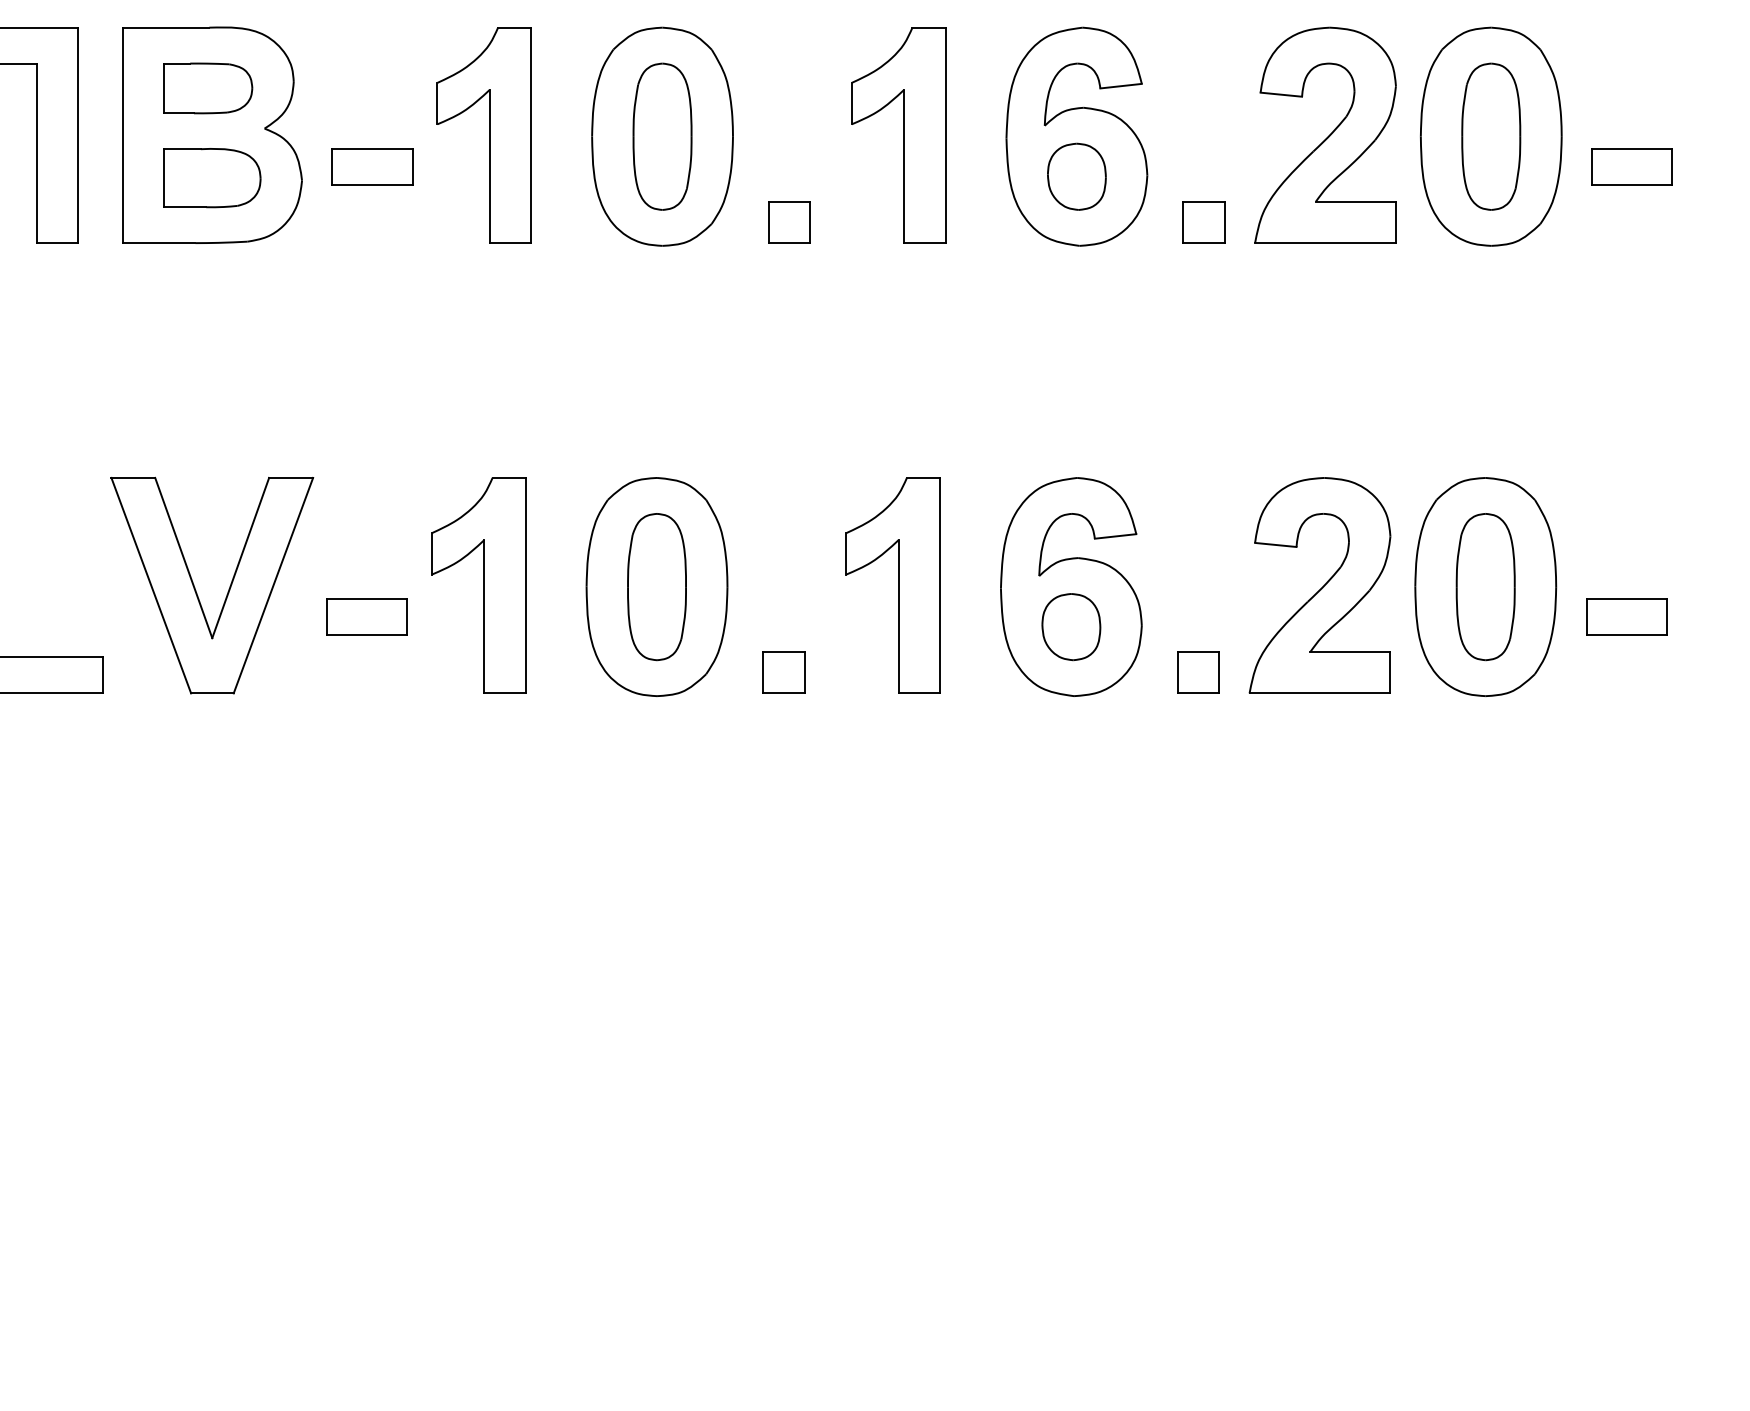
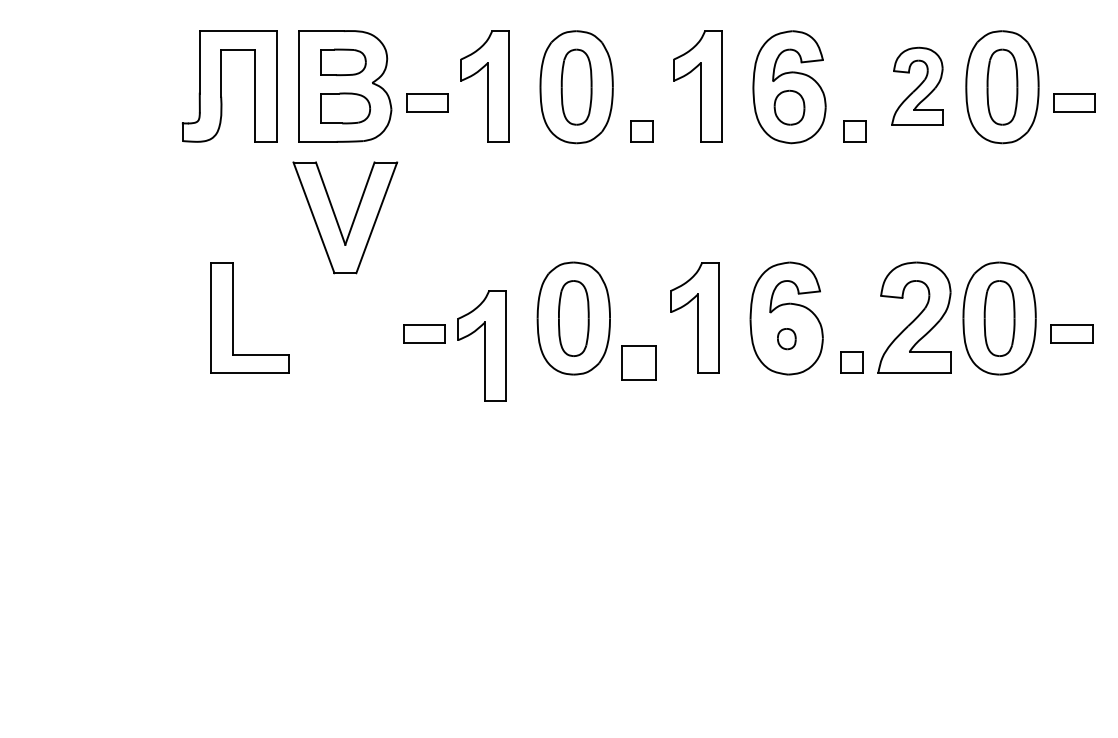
part: (1325, 135) -> (917, 86), size x0.7
part: (477, 584) -> (481, 345), moved
part: (228, 586) -> (353, 218), moved
part: (1070, 625) -> (786, 338), size x0.6
part: (784, 672) -> (639, 362), size x1.6

